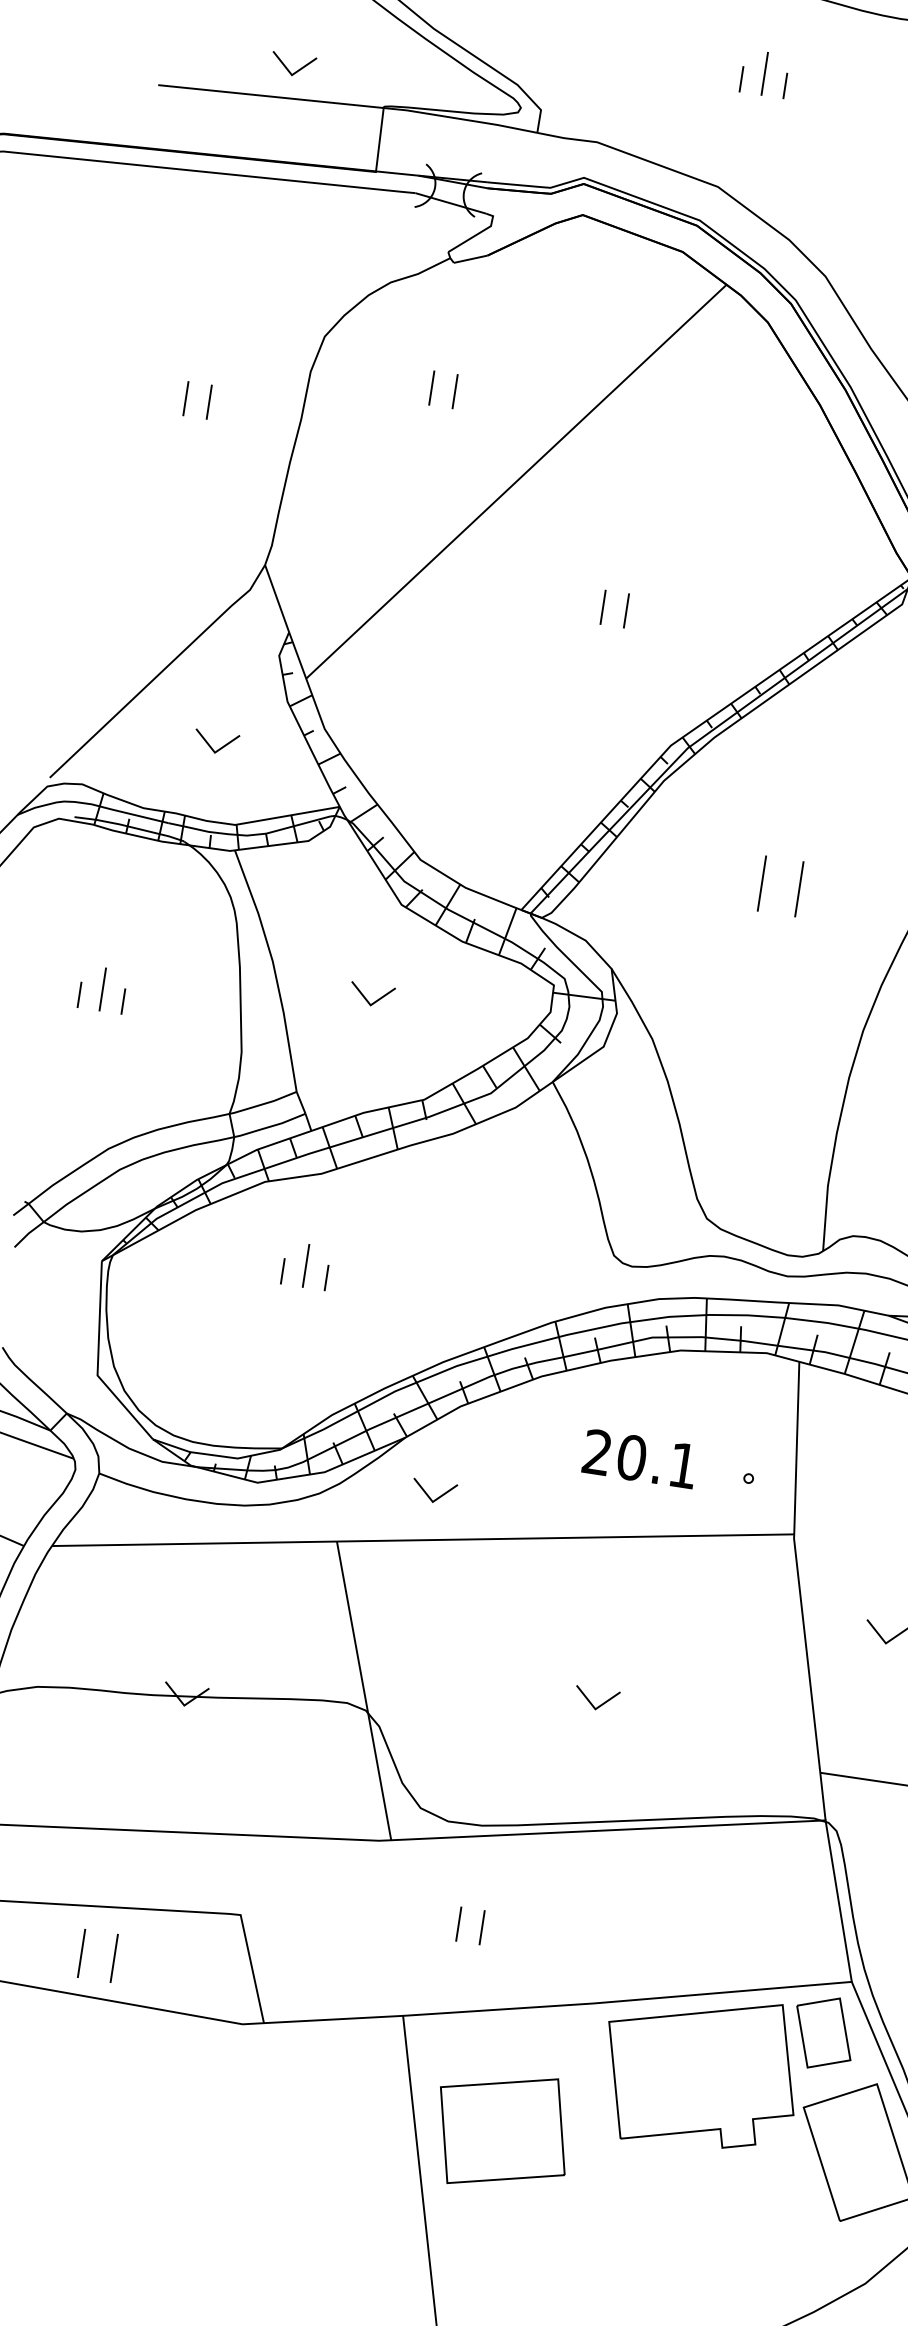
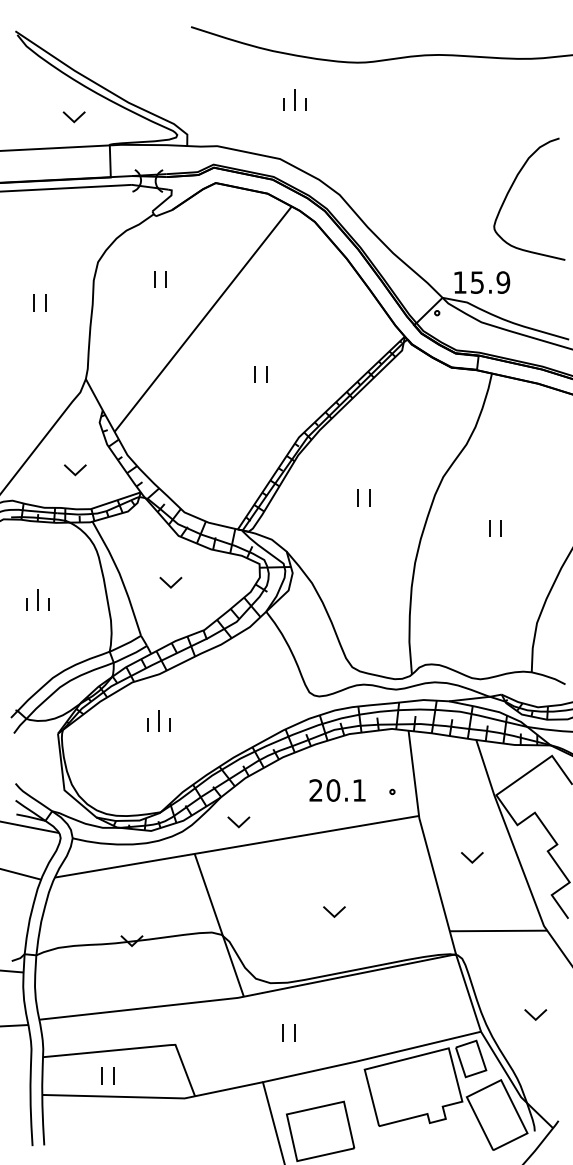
part: (291, 65) -> (73, 117), moved
part: (780, 884) -> (363, 497), size x0.62
part: (96, 1955) -> (107, 1075), size x0.71

